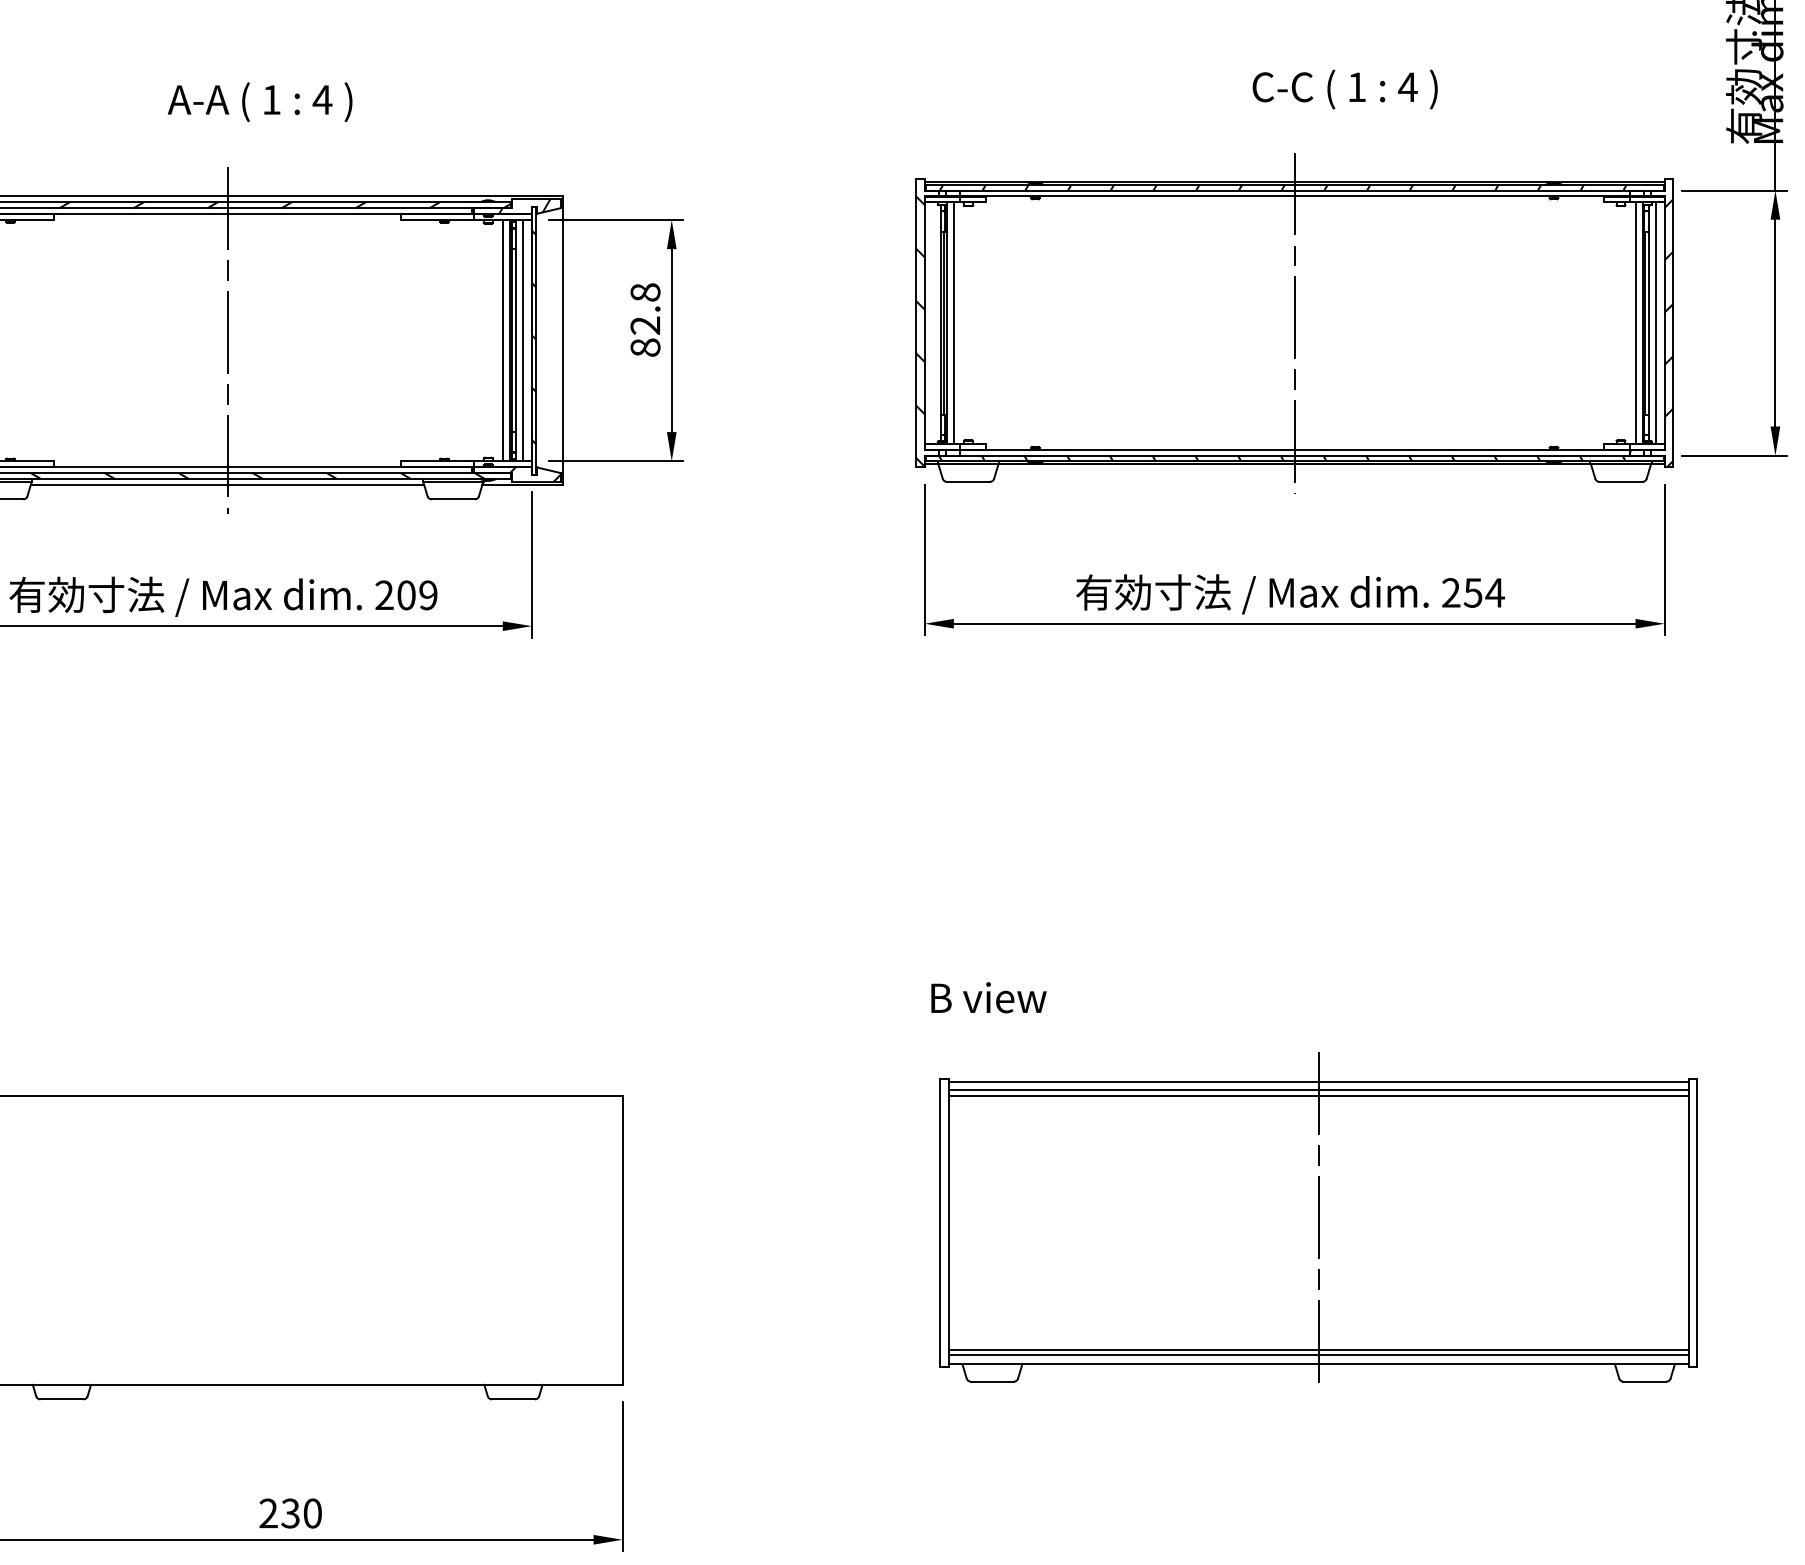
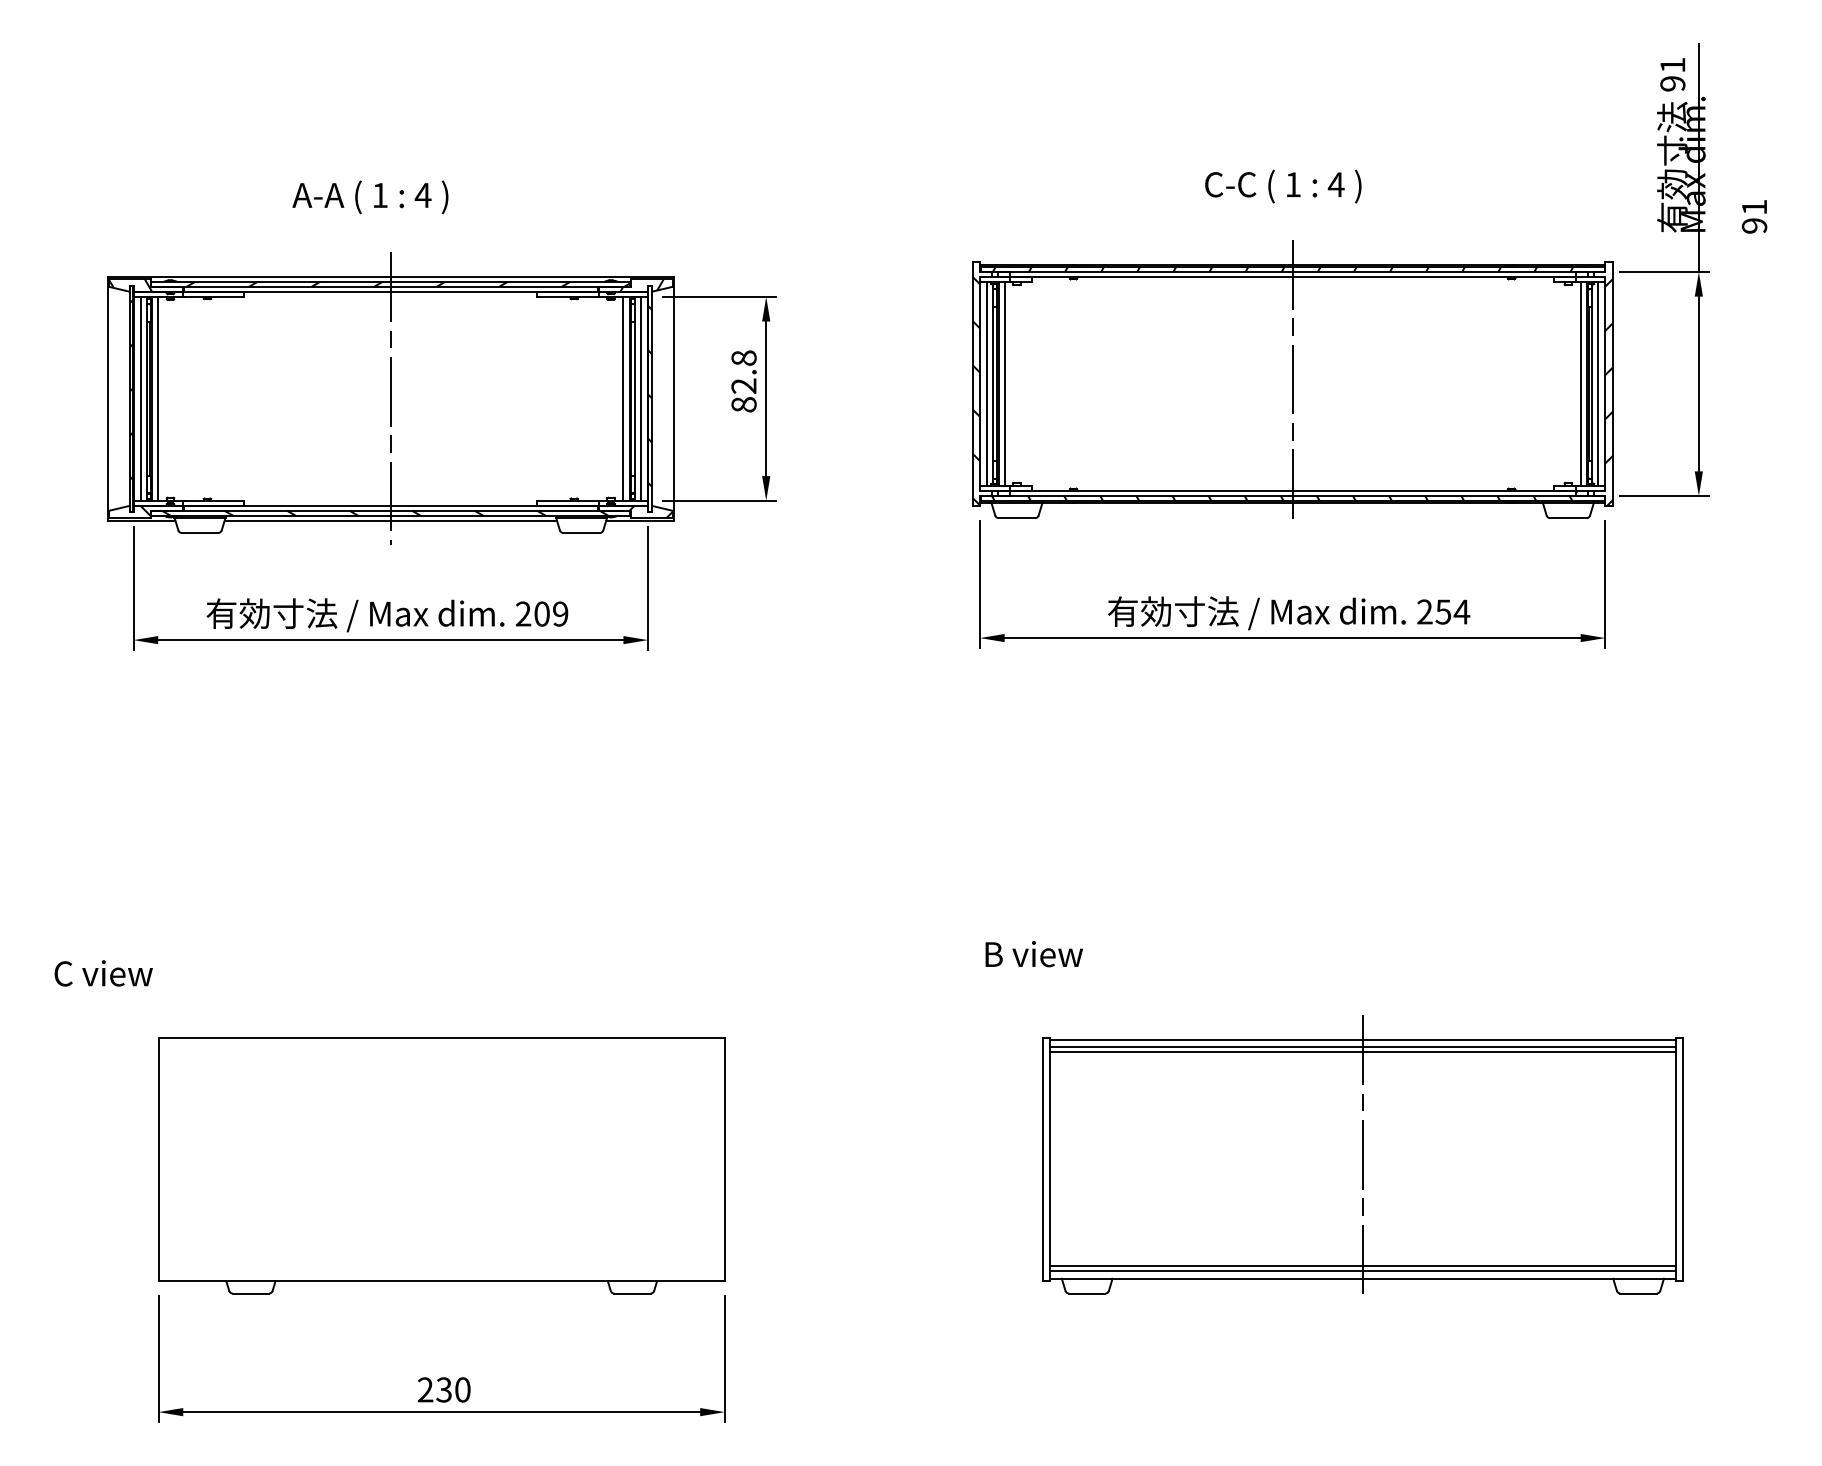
text: (1345, 89) -> (1283, 186), moved
text: (260, 102) -> (370, 197), moved
line: (933, 322) -> (987, 383), added
part: (1318, 1217) -> (1362, 1154), moved

